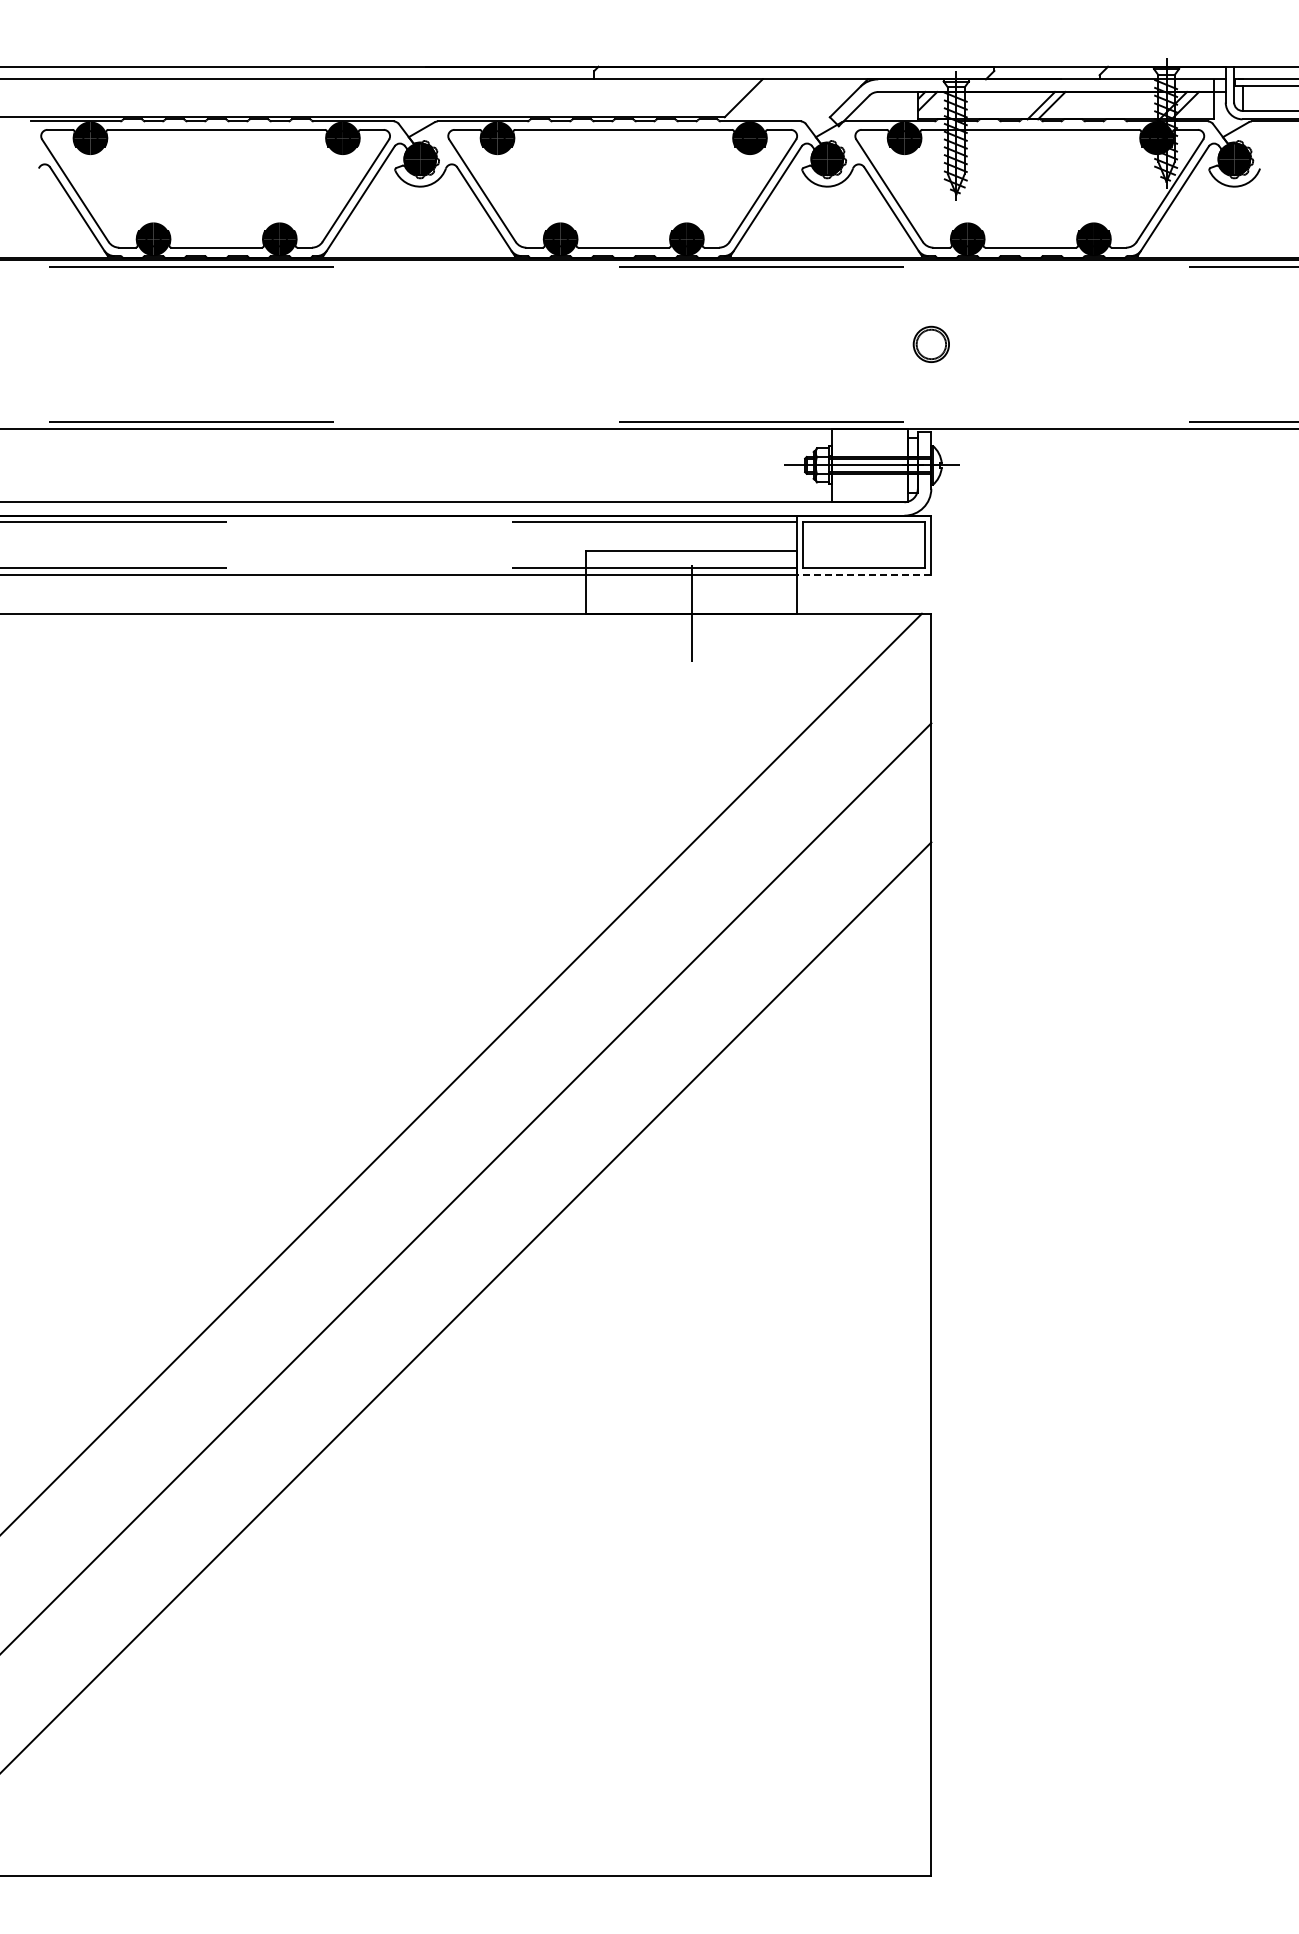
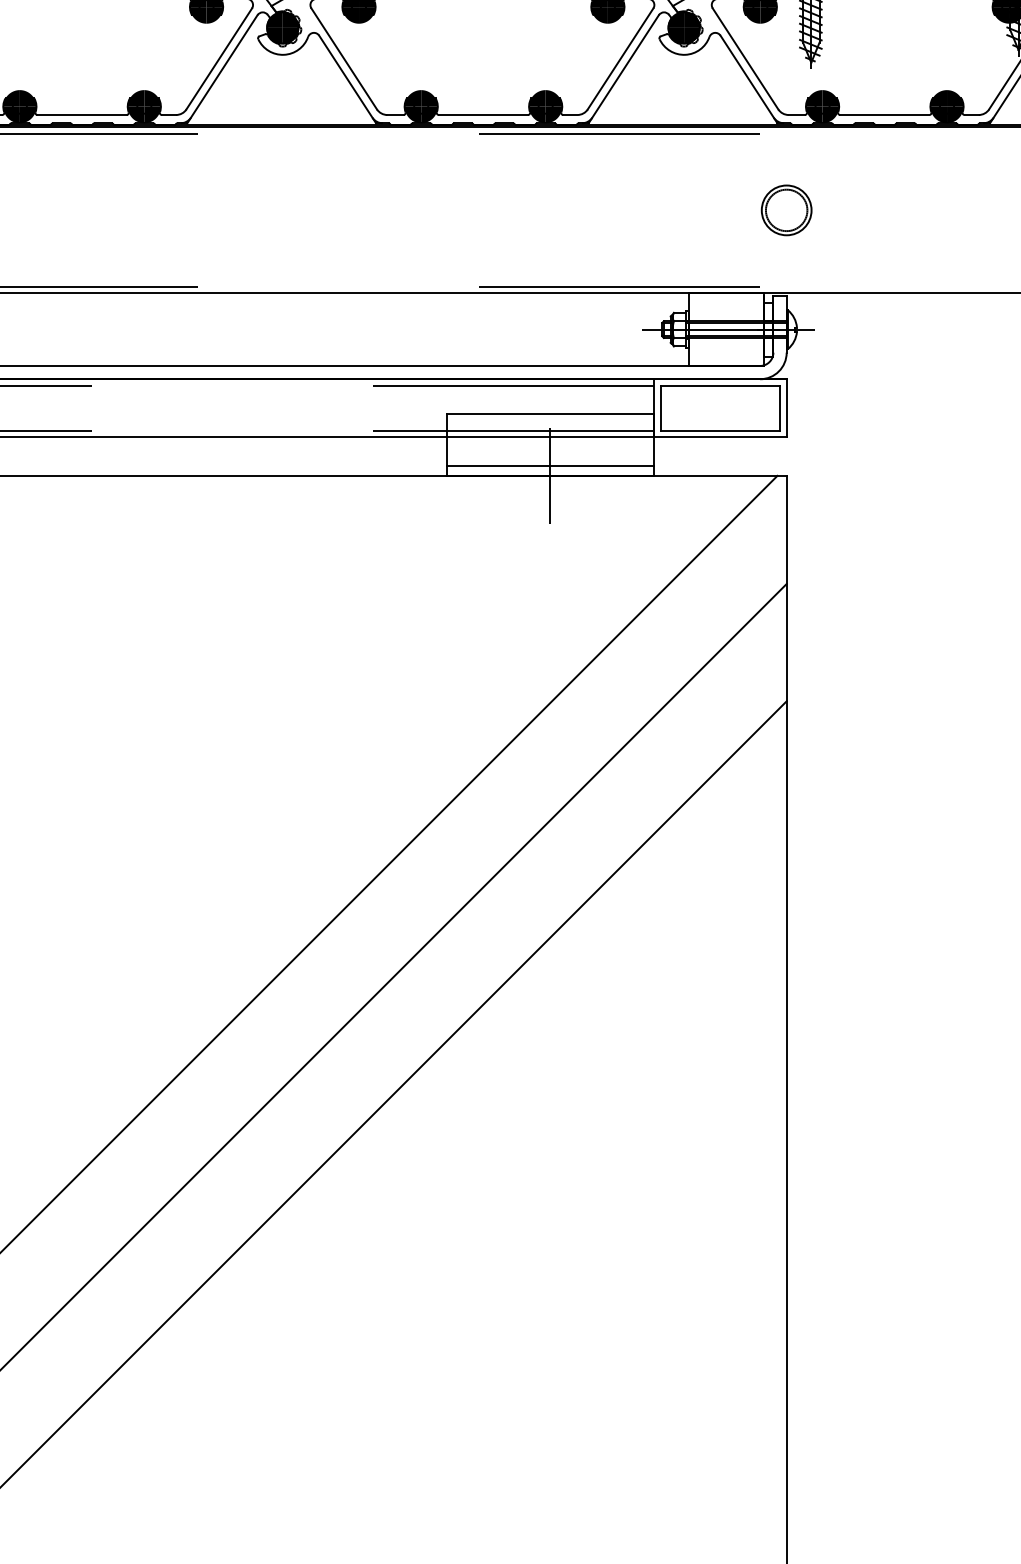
part: (931, 344) -> (786, 210), size x1.43
line: (863, 574) -> (719, 437), dashed -> solid
line: (691, 604) -> (550, 466), added

